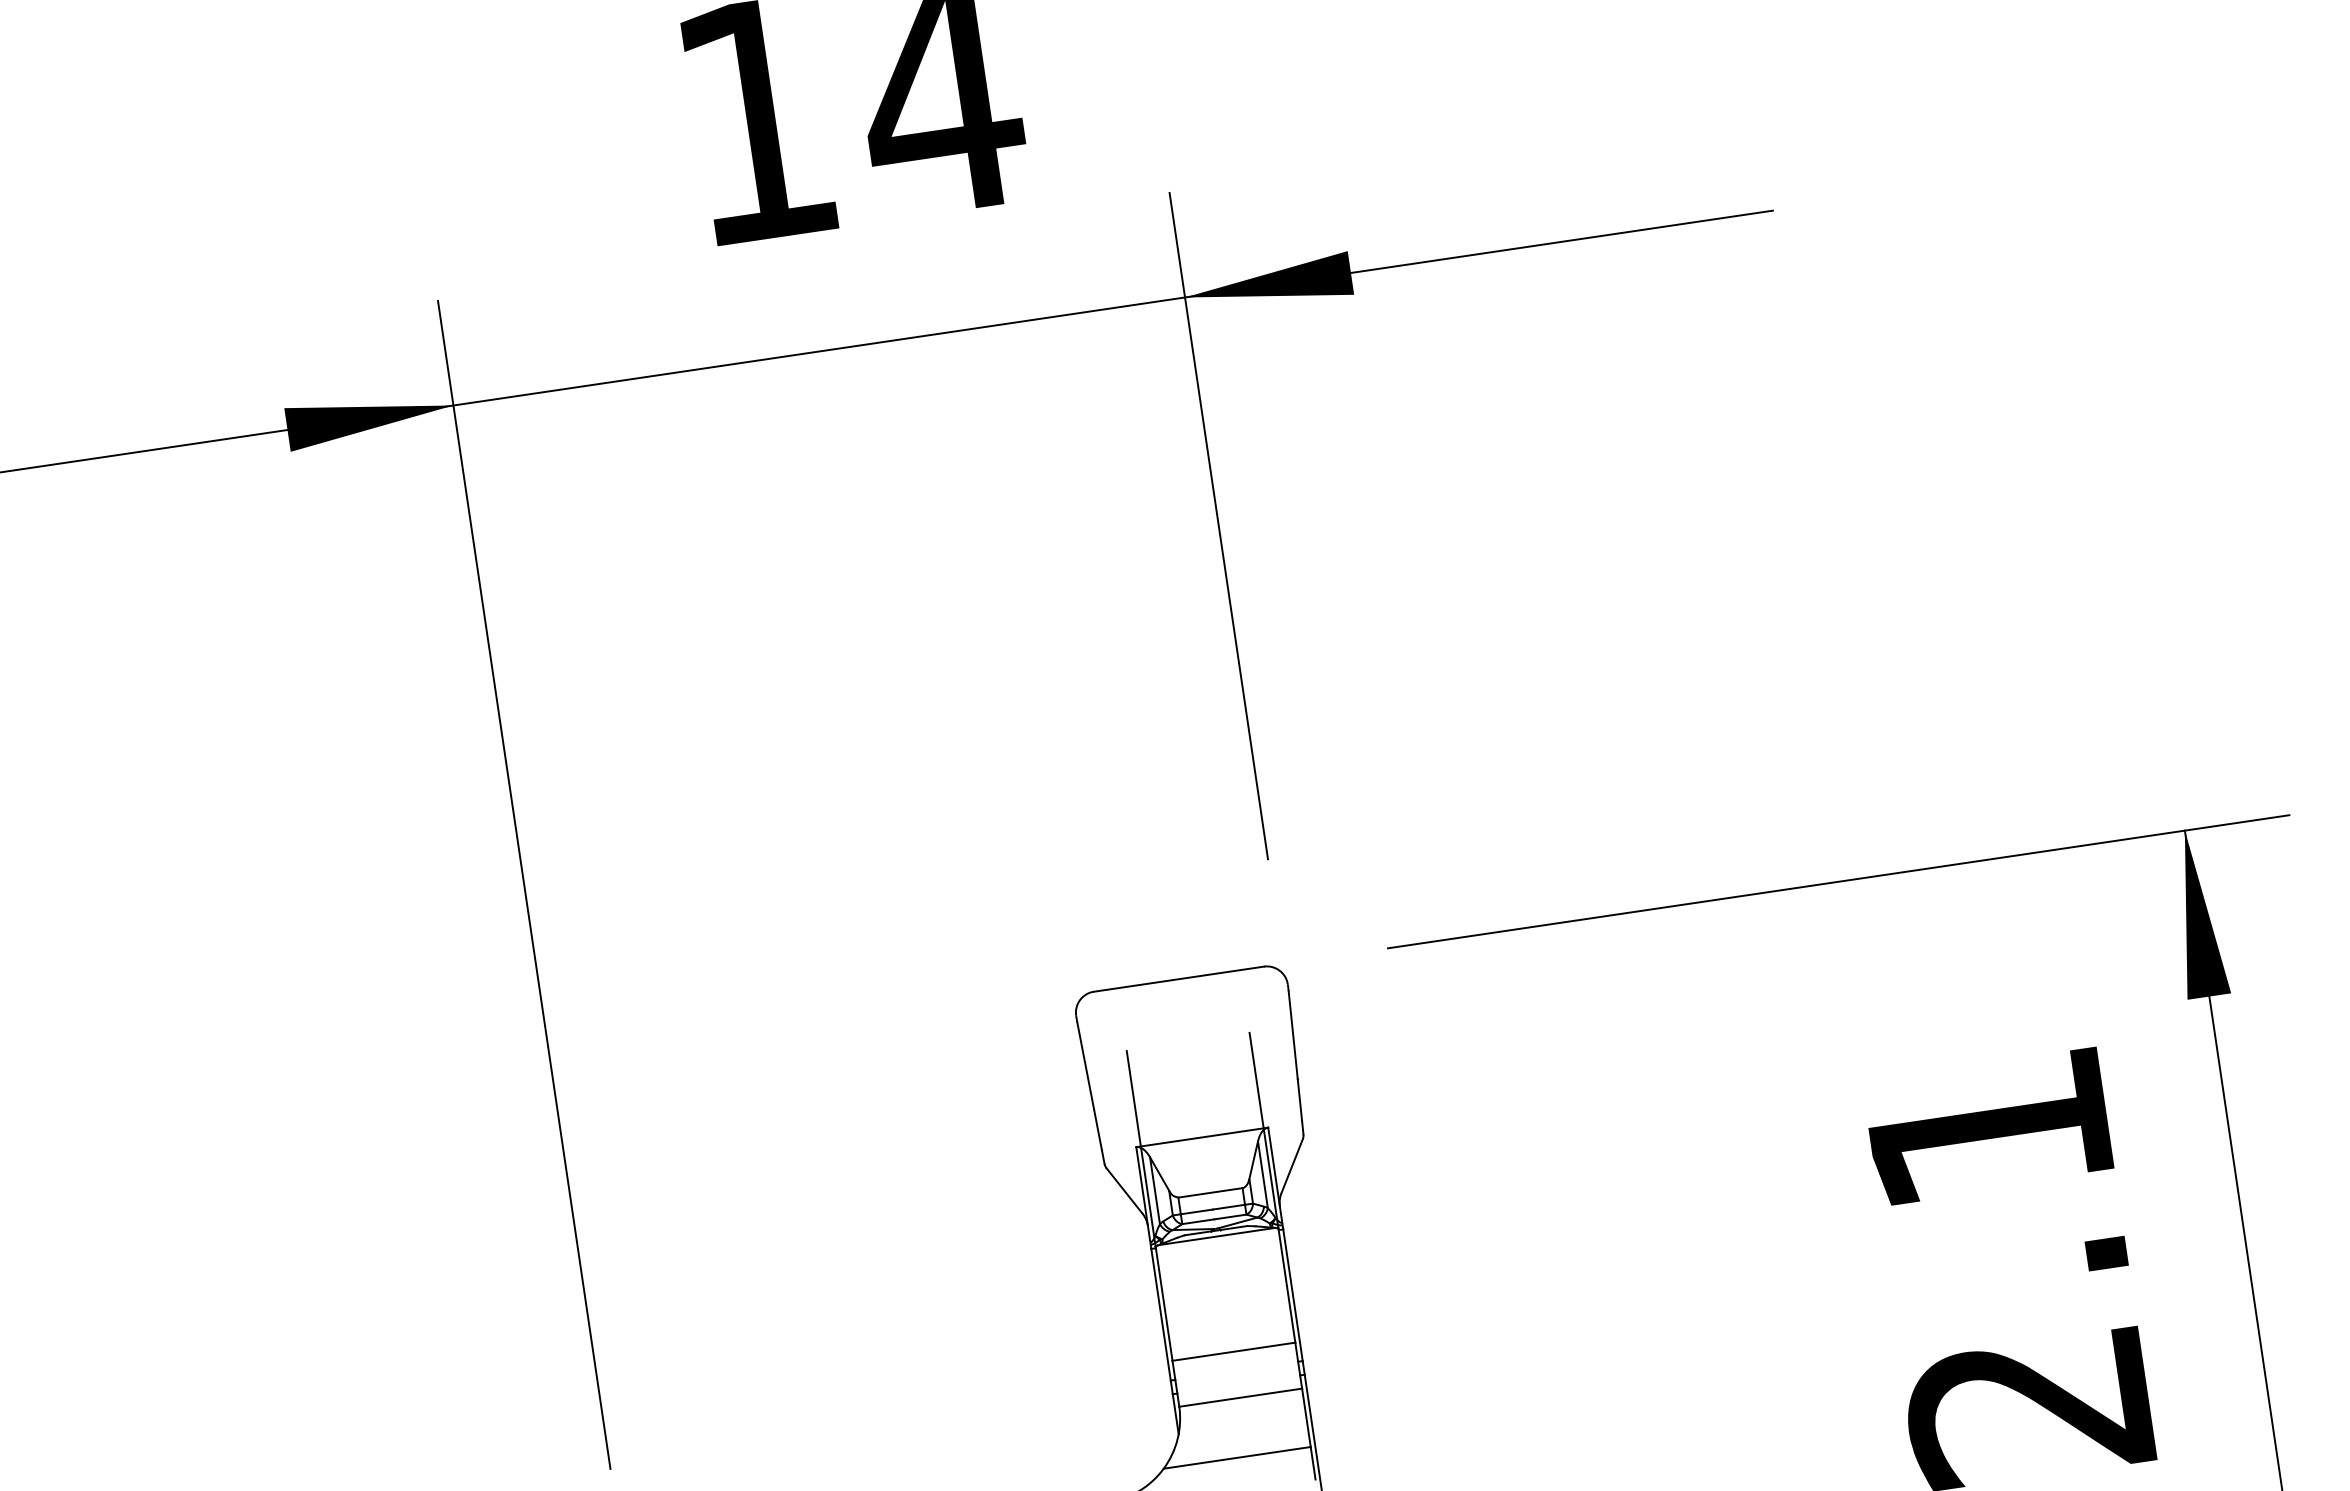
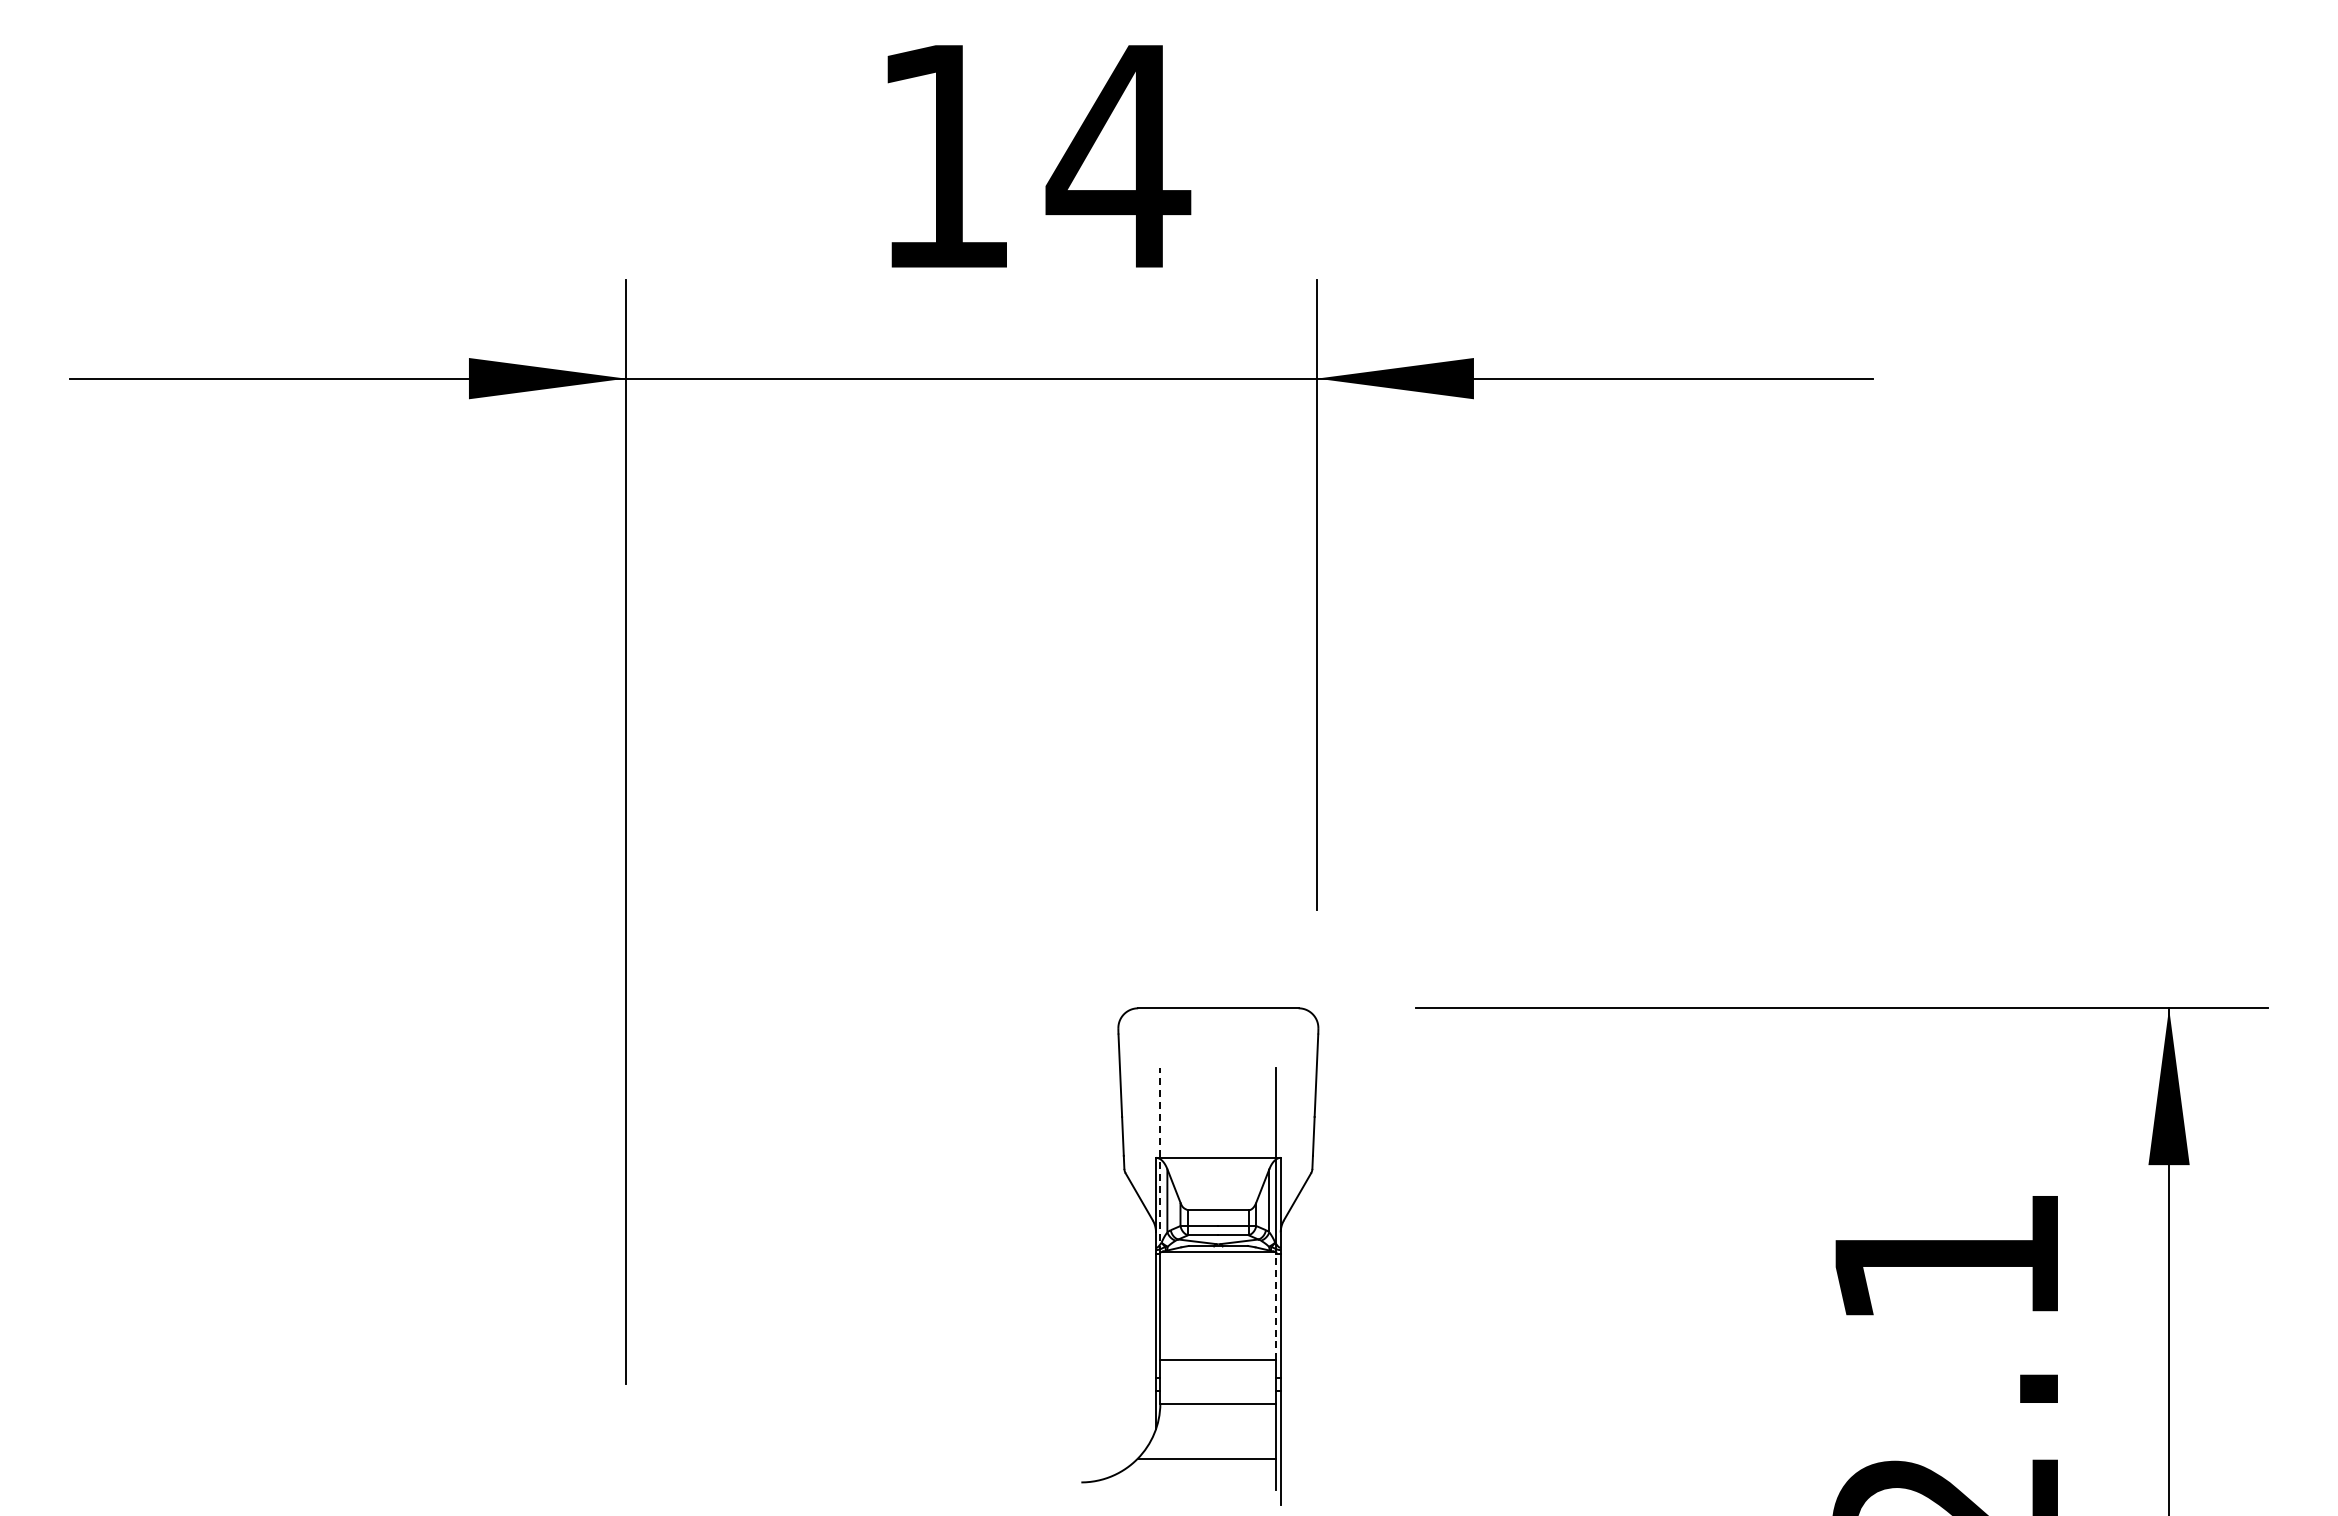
line: (1141, 1148) -> (1160, 1159), solid -> dashed
line: (1287, 1285) -> (1276, 1306), solid -> dashed

